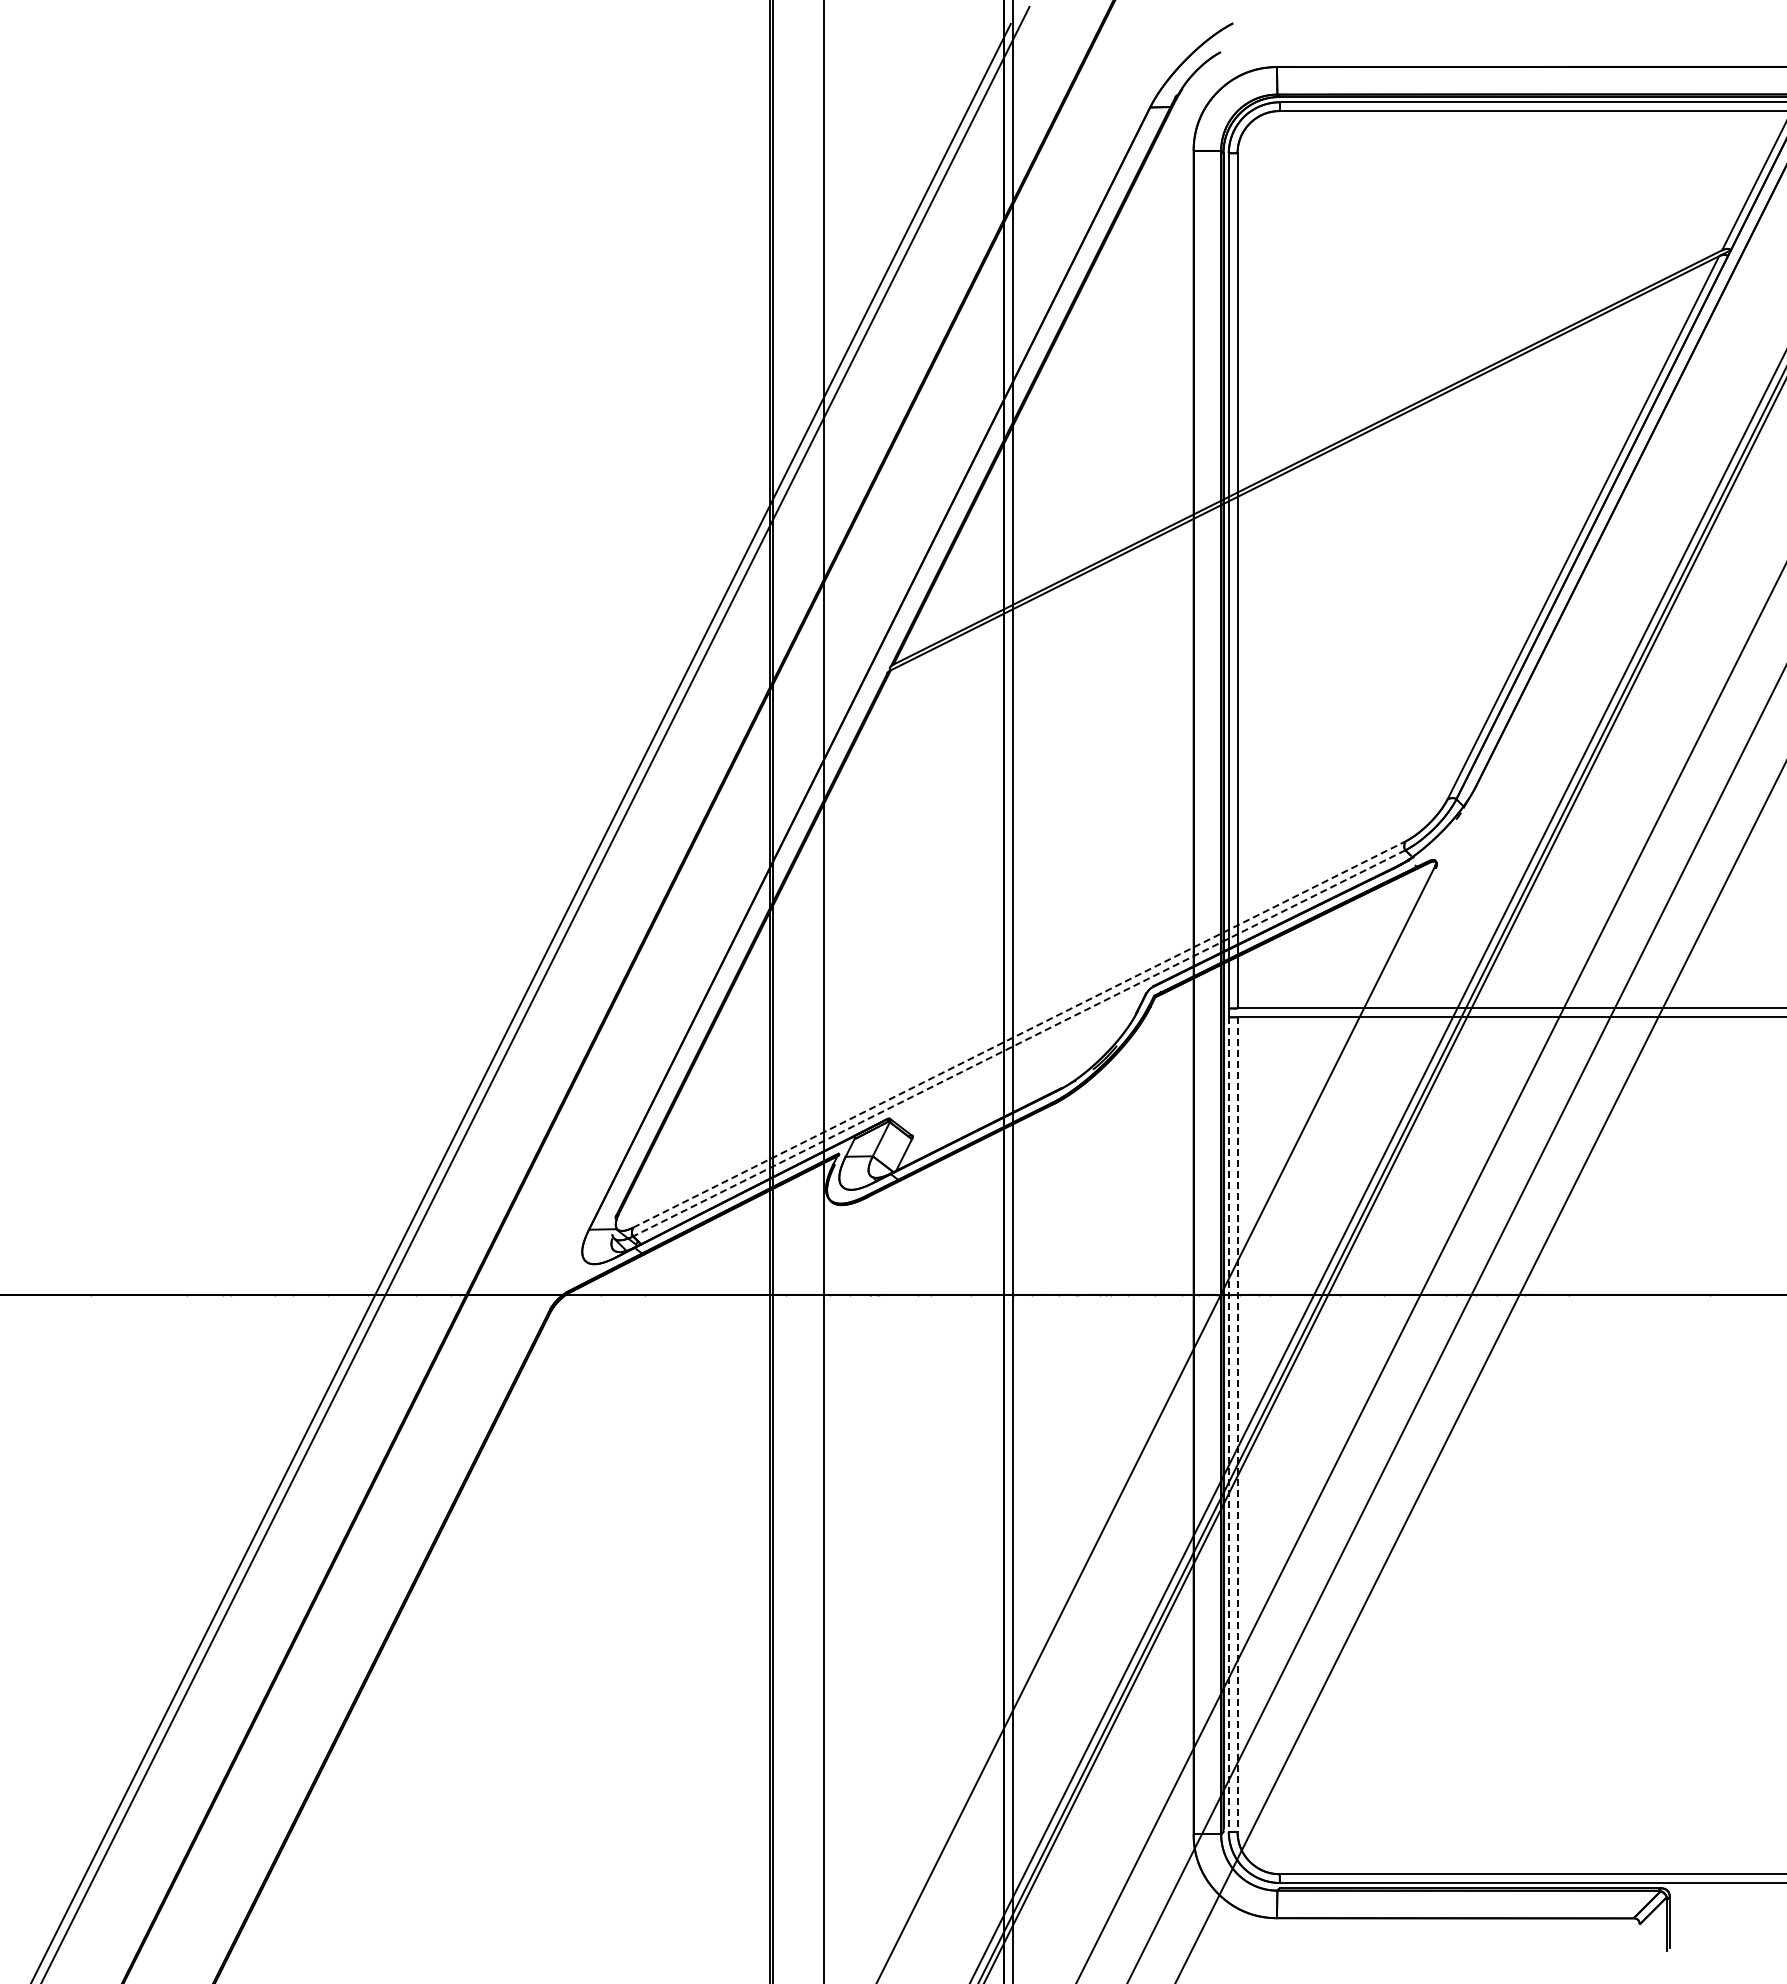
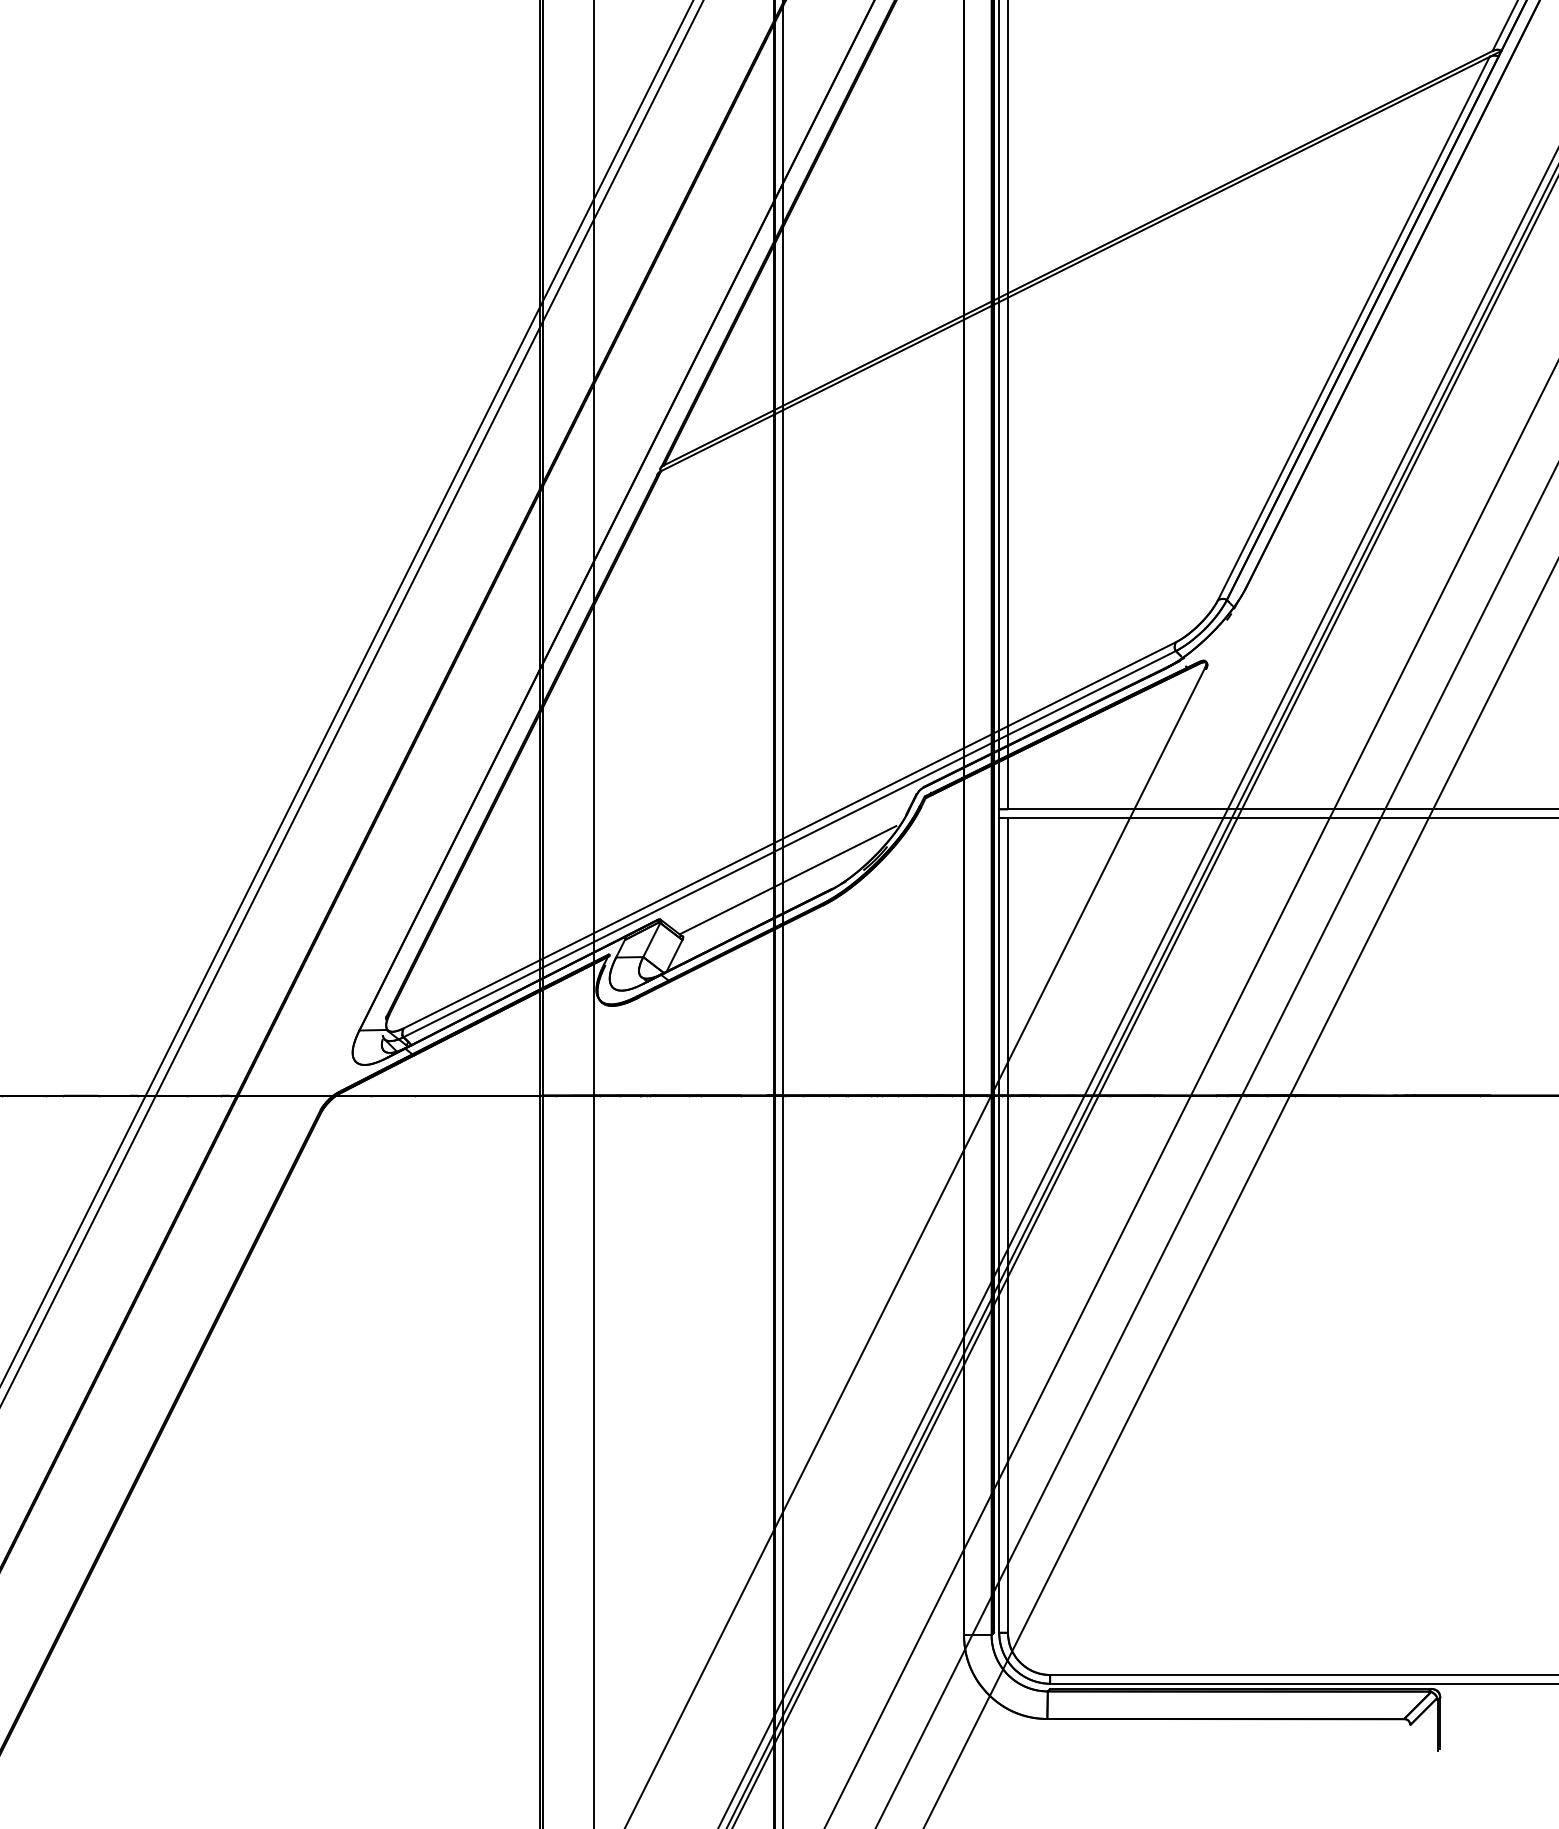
line: (1019, 1034) -> (789, 835), dashed -> solid
line: (1019, 1043) -> (789, 844), dashed -> solid
line: (1017, 1079) -> (787, 880), added
line: (1228, 1425) -> (998, 1226), dashed -> solid
line: (1237, 1425) -> (1007, 1226), dashed -> solid

